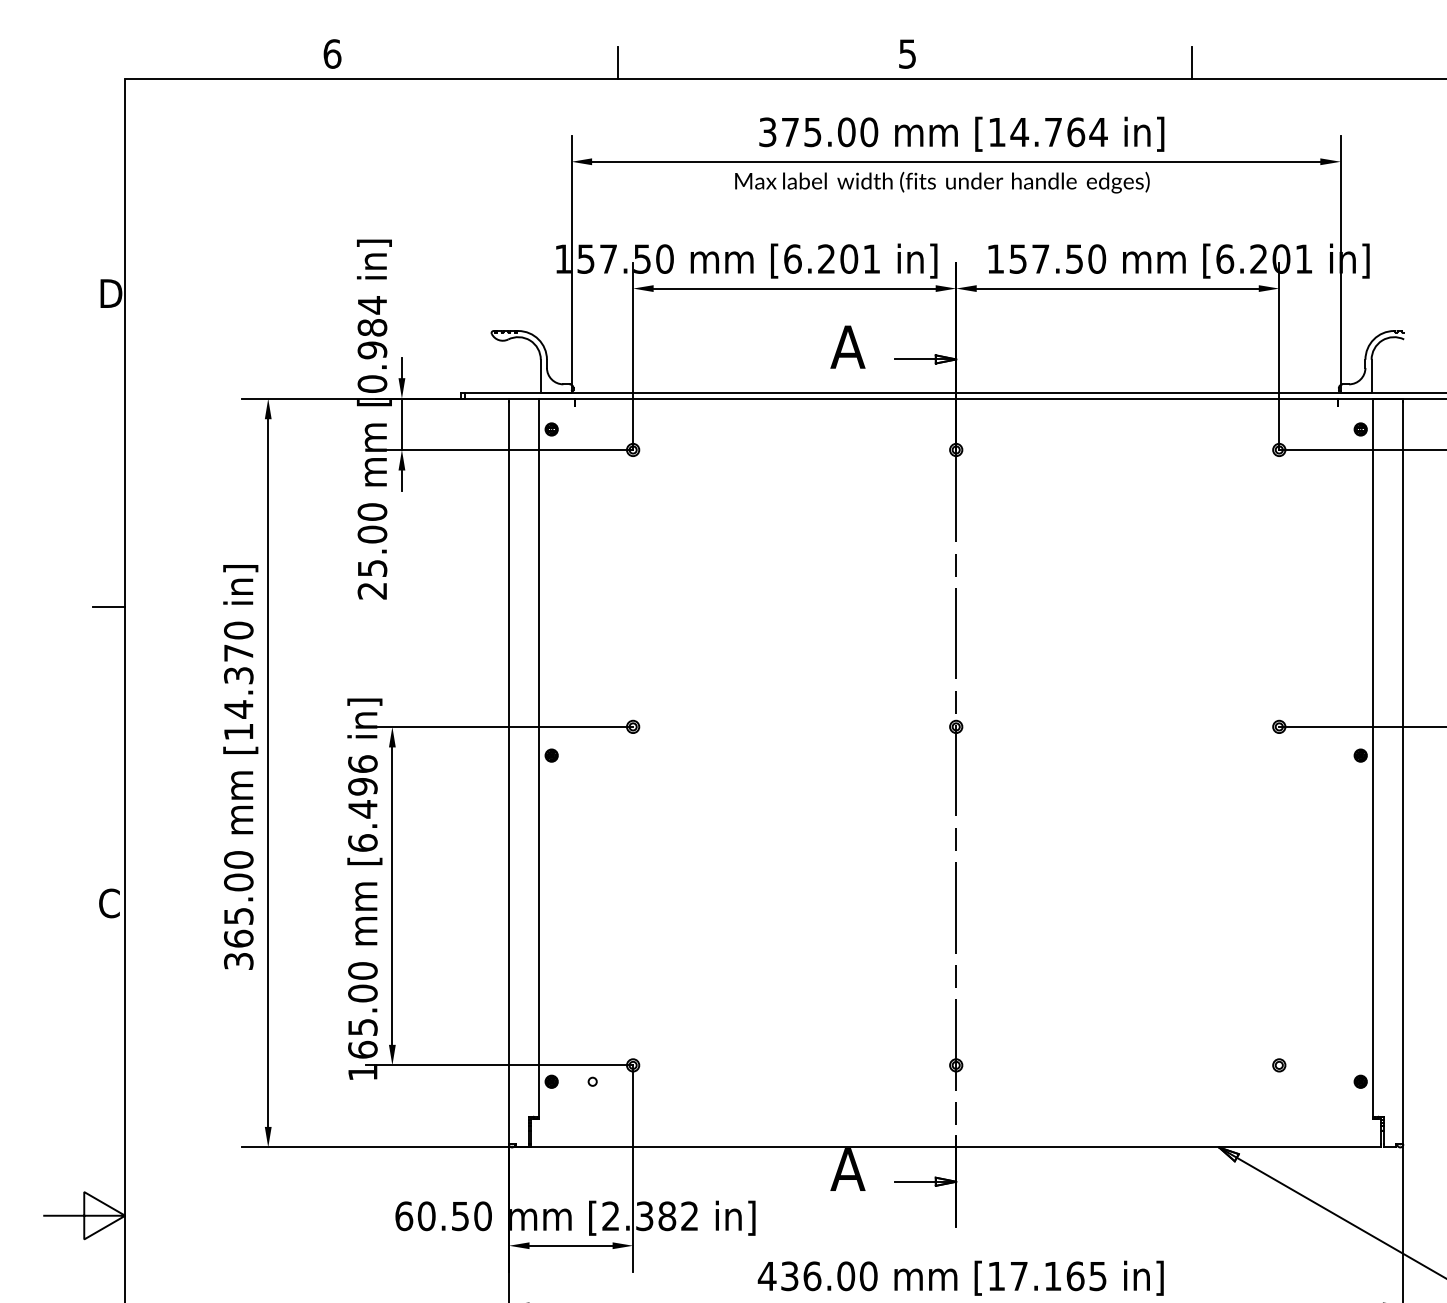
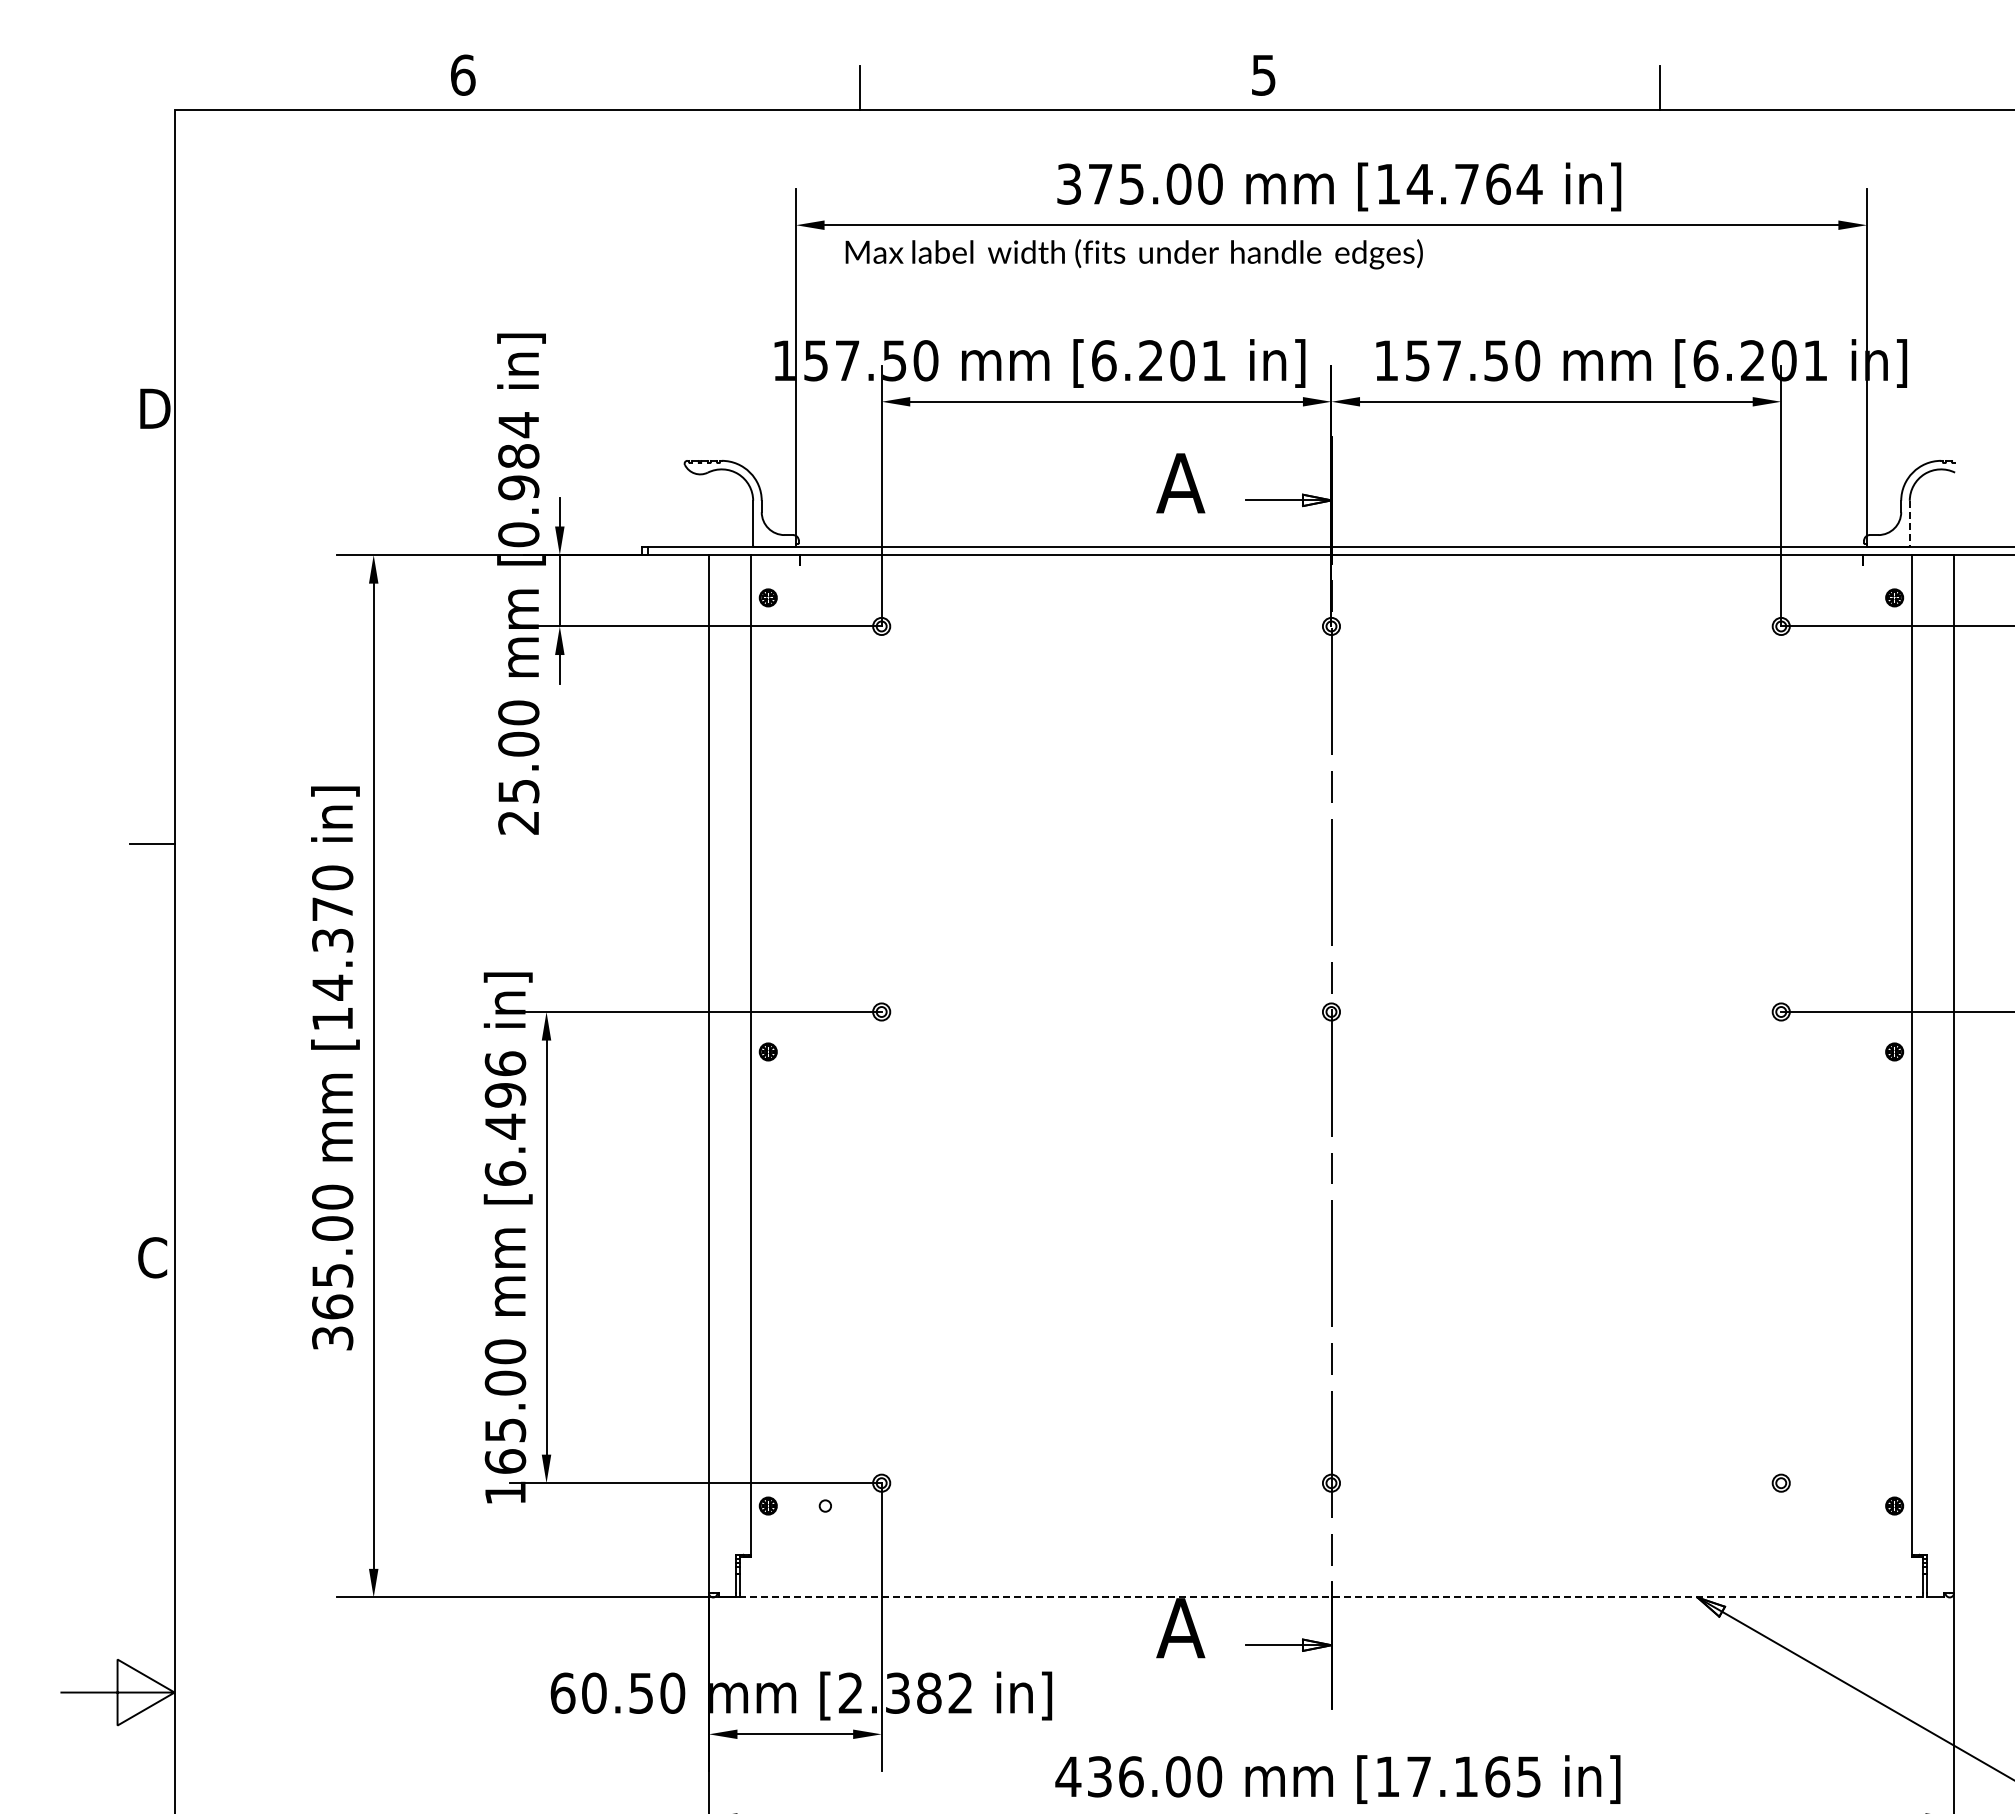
text: (941, 182) -> (1133, 254), moved
line: (1371, 376) -> (1909, 523), solid -> dashed
line: (956, 1147) -> (1331, 1597), solid -> dashed

